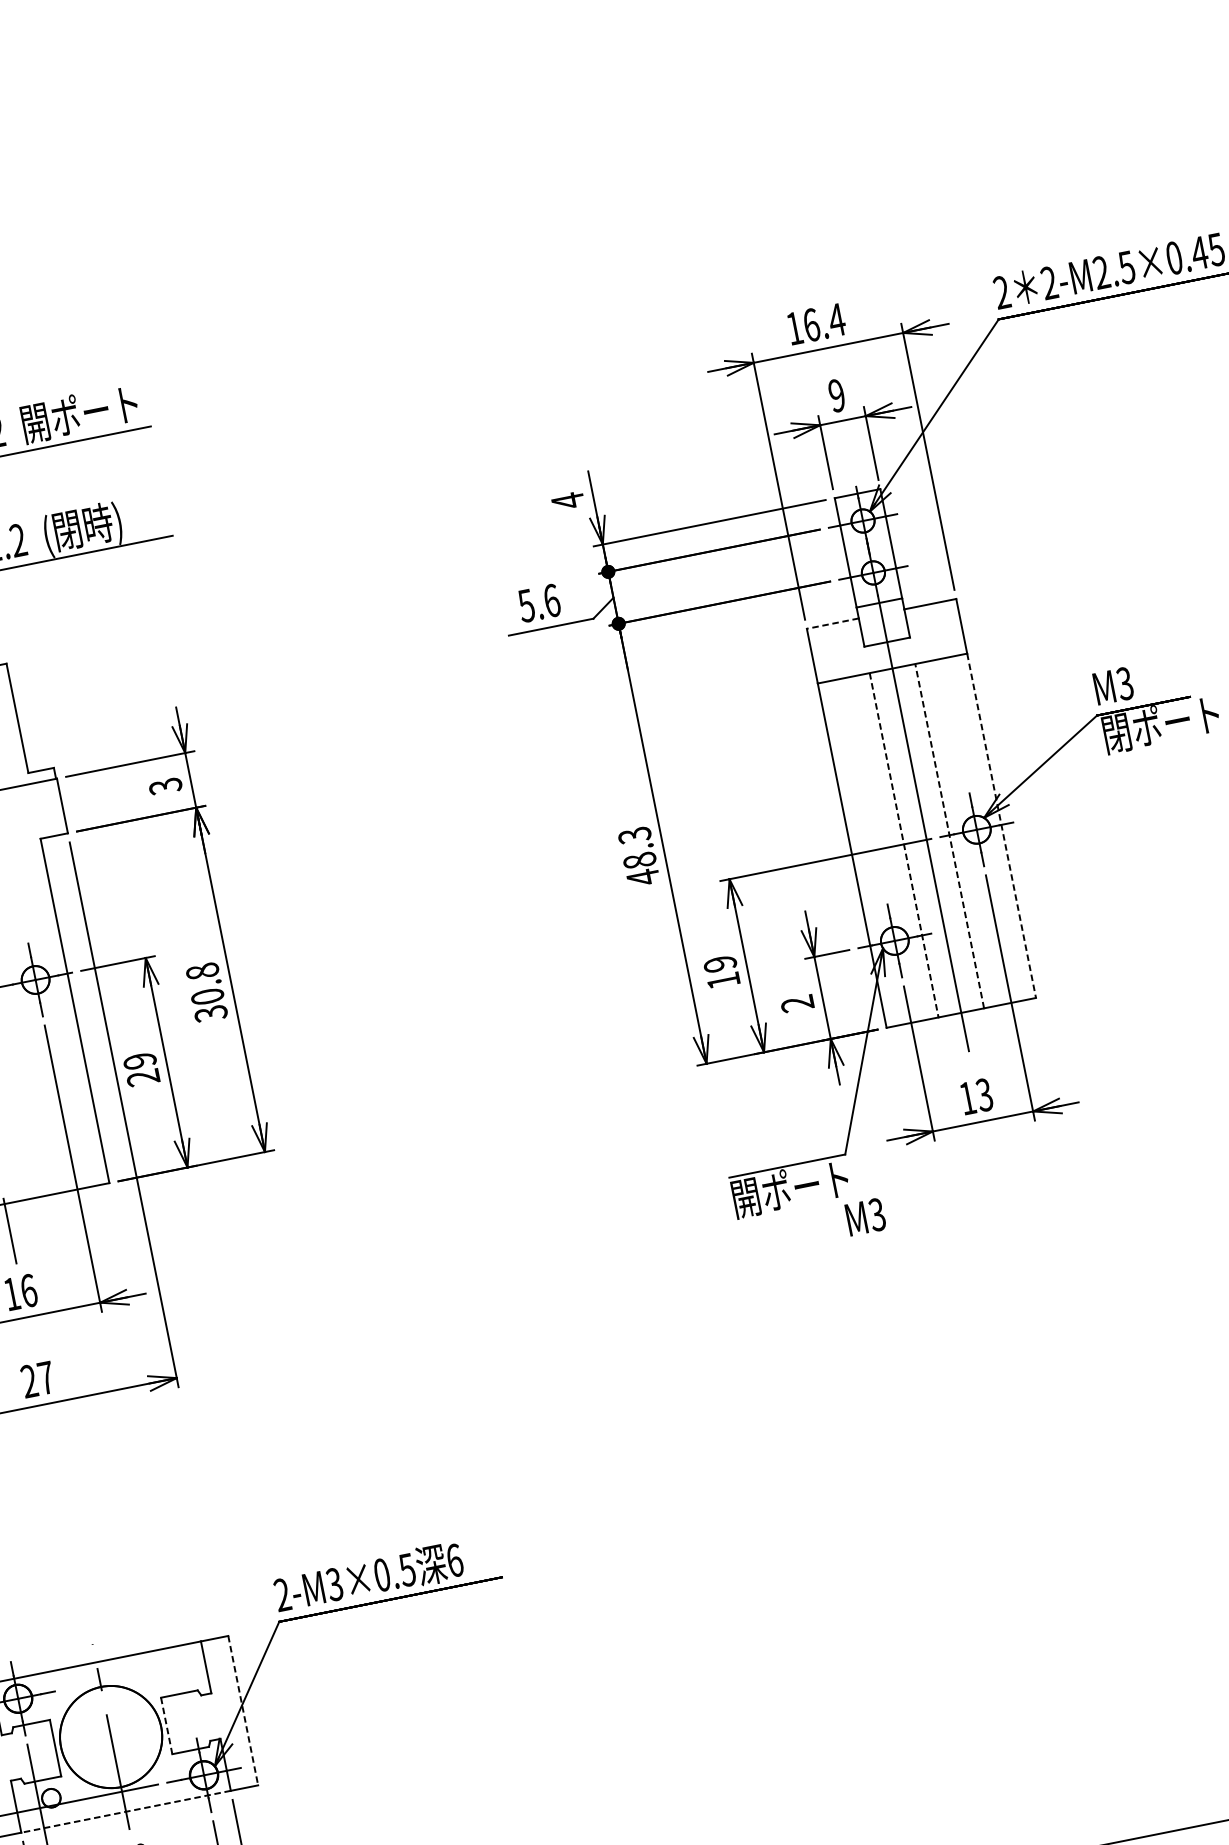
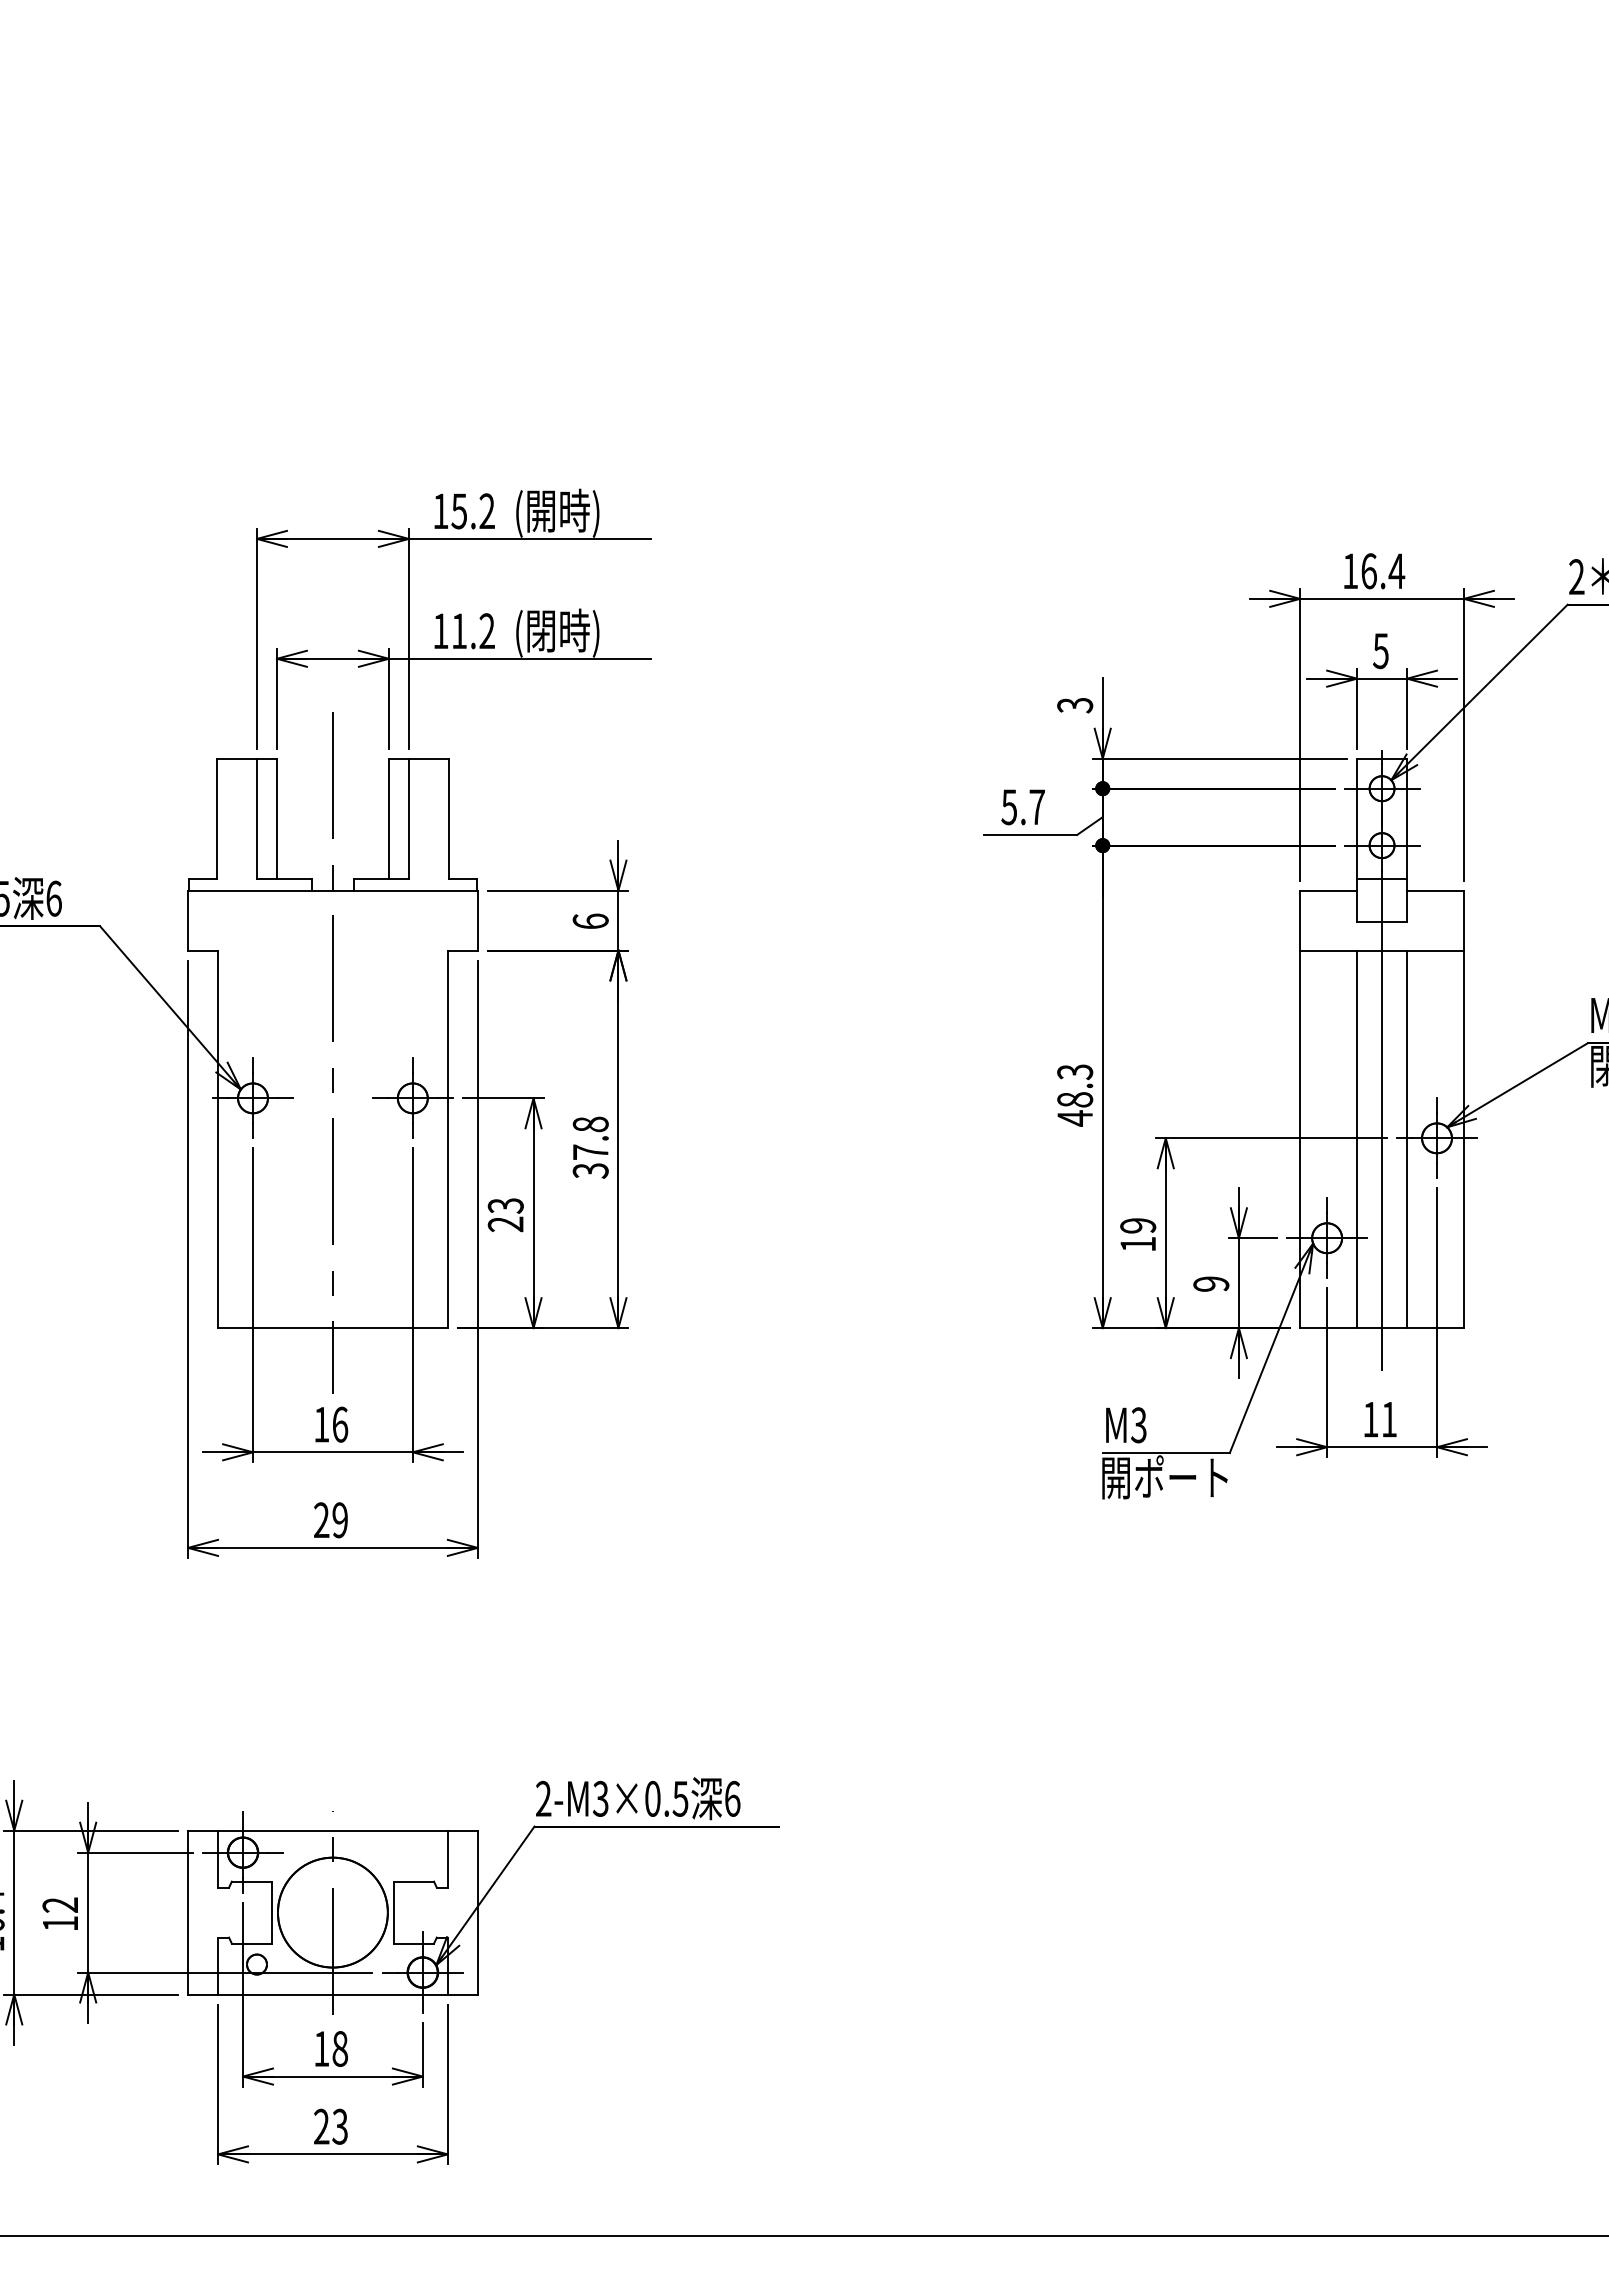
text: (836, 396) -> (1380, 651), 9 -> 5
text: (79, 415) -> (578, 512), 開ポート -> (開時)
text: (568, 501) -> (1075, 705), 4 -> 3
text: (552, 600) -> (1037, 807), 5.6 -> 5.7
line: (832, 623) -> (1328, 890), dashed -> solid
text: (165, 786) -> (590, 921), 3 -> 6
line: (1001, 826) -> (1463, 1139), dashed -> solid
line: (950, 836) -> (1407, 1139), dashed -> solid
line: (904, 845) -> (1357, 1139), dashed -> solid
text: (207, 996) -> (590, 1151), 30.8 -> 37.8
text: (797, 1003) -> (1211, 1283), 2 -> 9
text: (139, 1060) -> (505, 1205), 29 -> 23
text: (983, 1095) -> (1388, 1419), 13 -> 11
text: (865, 1217) -> (1126, 1425), moved
text: (45, 1378) -> (339, 1520), 27 -> 29
line: (242, 1710) -> (477, 1912), dashed -> solid
line: (166, 1725) -> (393, 1912), dashed -> solid
line: (125, 1811) -> (332, 1994), dashed -> solid

